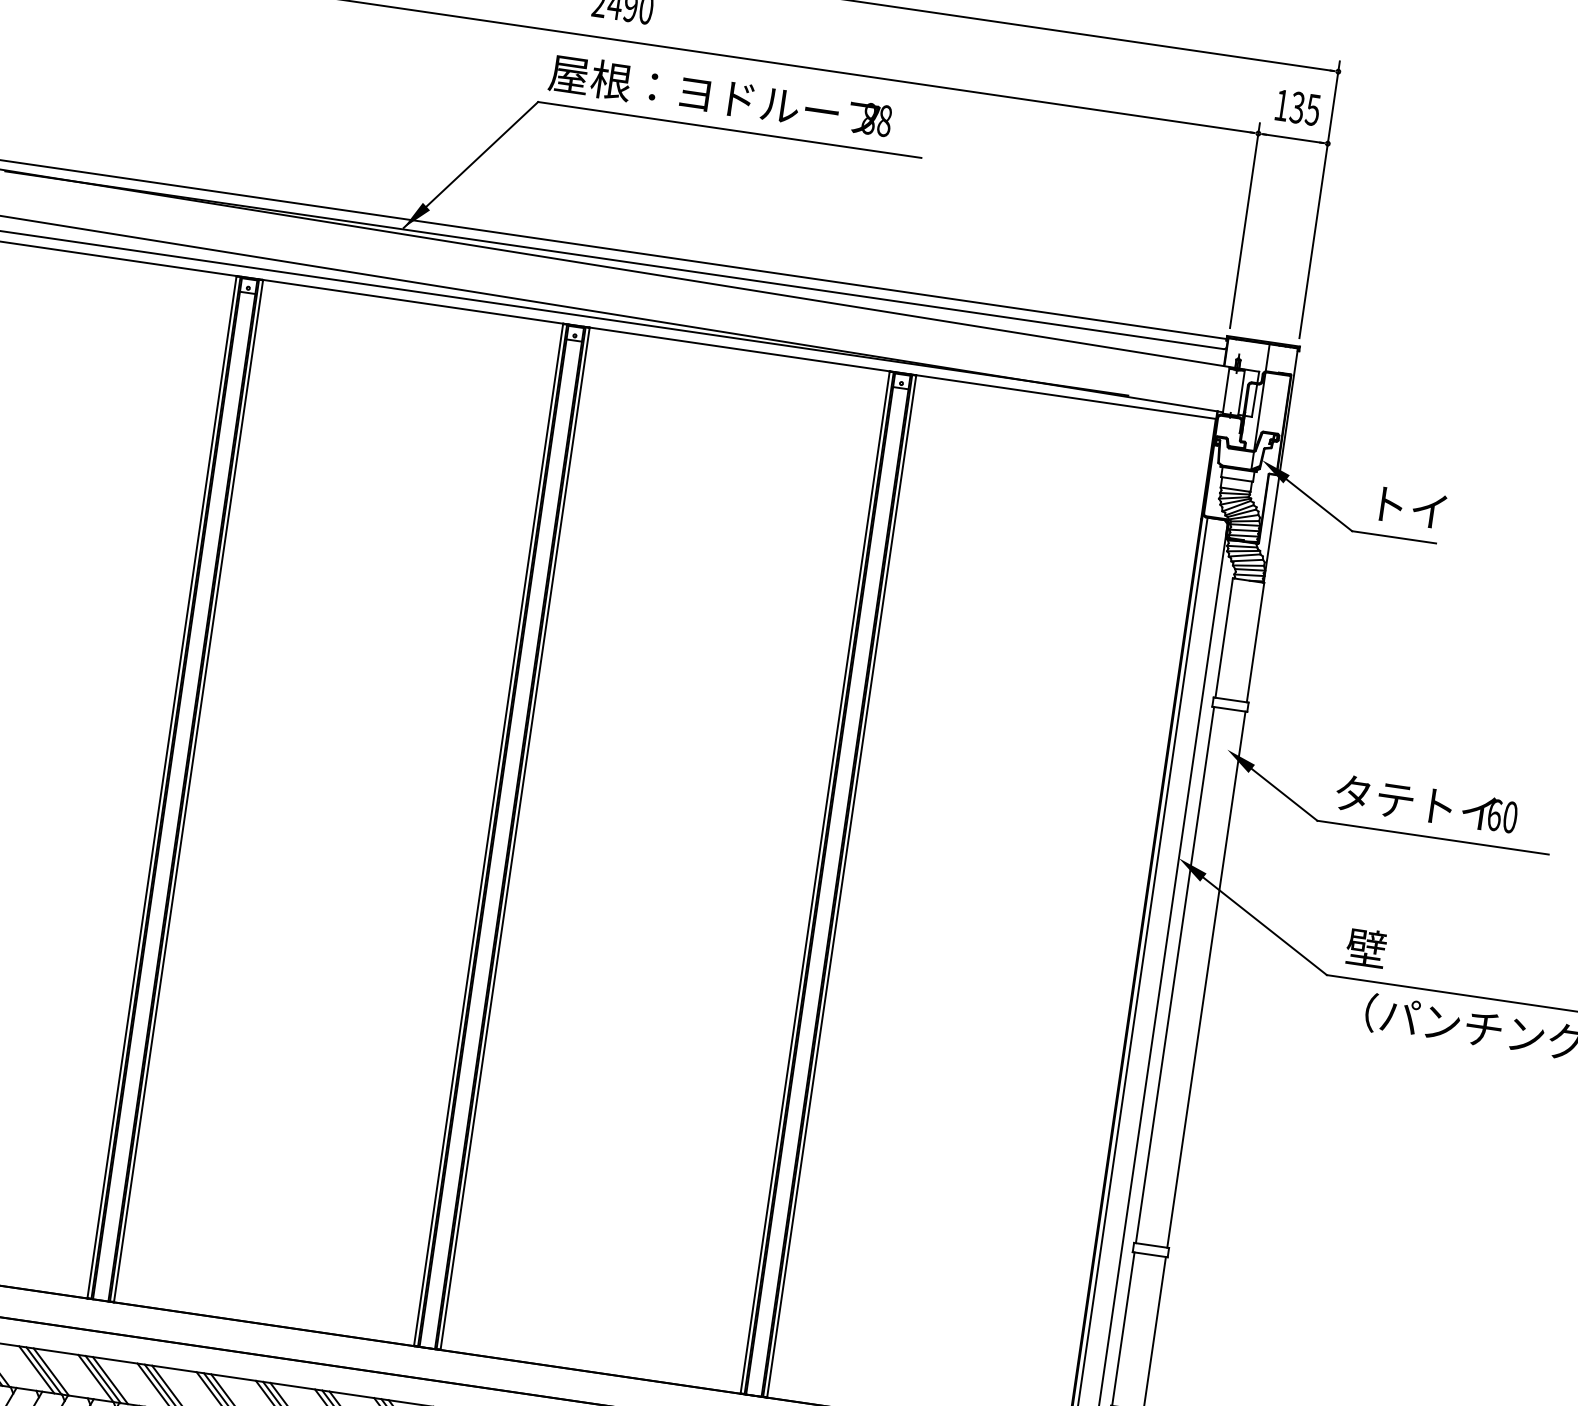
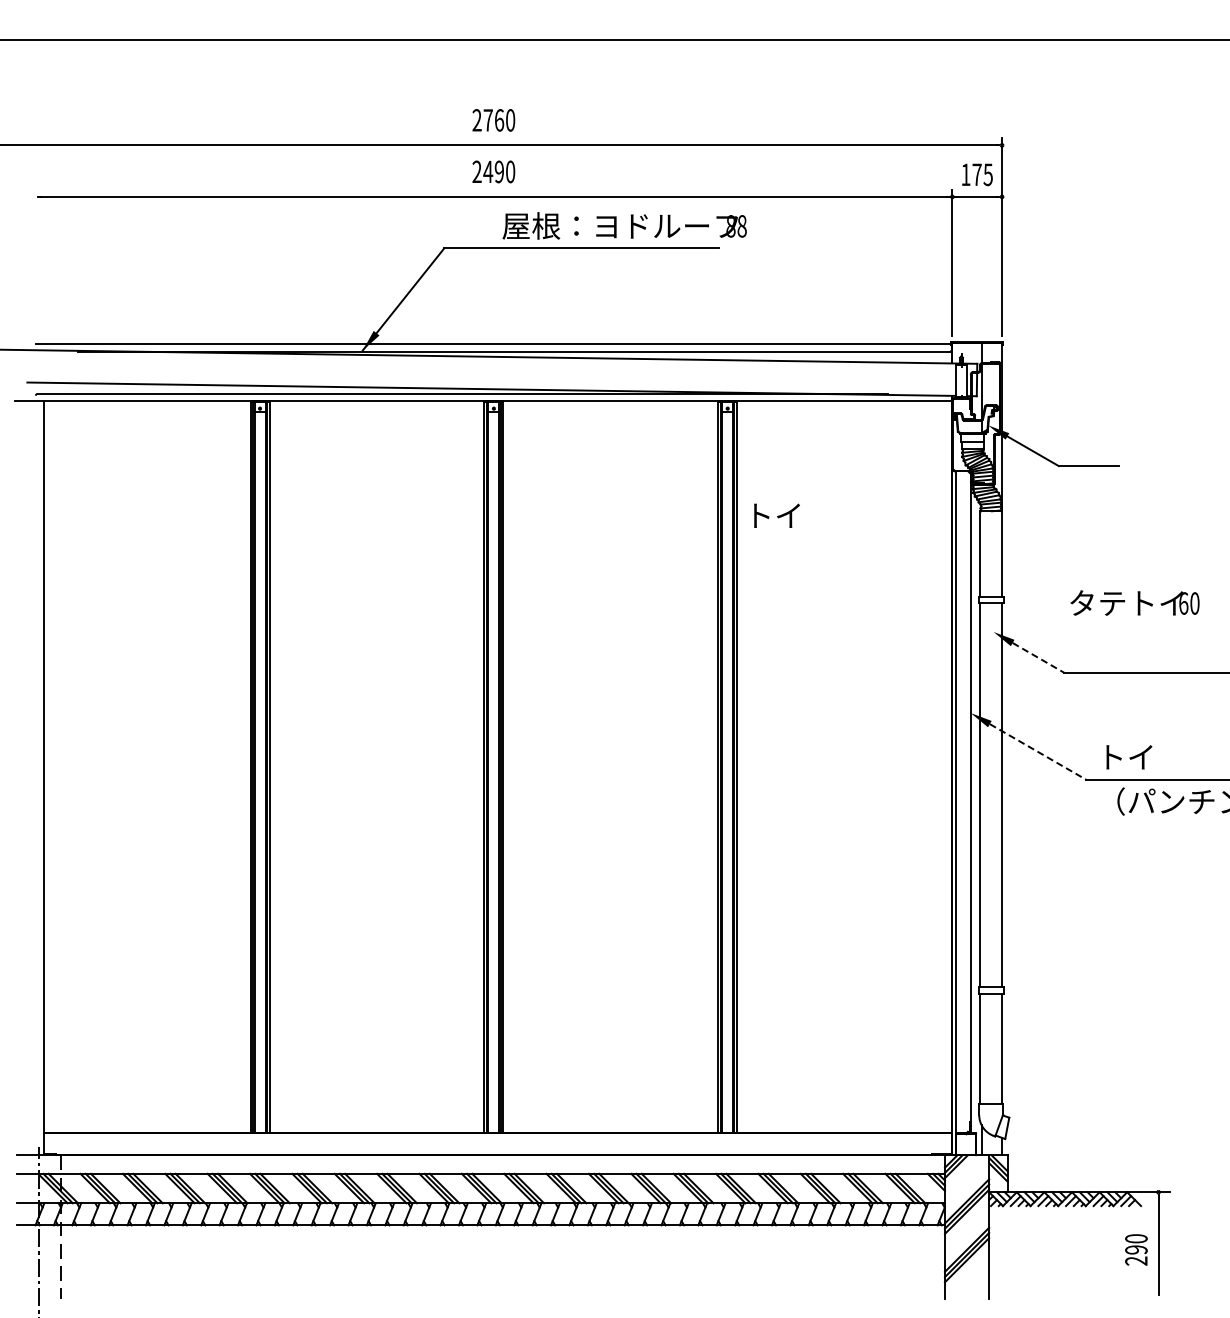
text: (720, 95) -> (624, 225), moved
text: (1296, 107) -> (976, 174), 135 -> 175
text: (1412, 507) -> (776, 515), moved
line: (1284, 794) -> (1038, 657), solid -> dashed
text: (1426, 803) -> (1134, 602), moved
line: (1265, 927) -> (1038, 752), solid -> dashed
text: (1384, 950) -> (1124, 756), 壁 -> トイ

